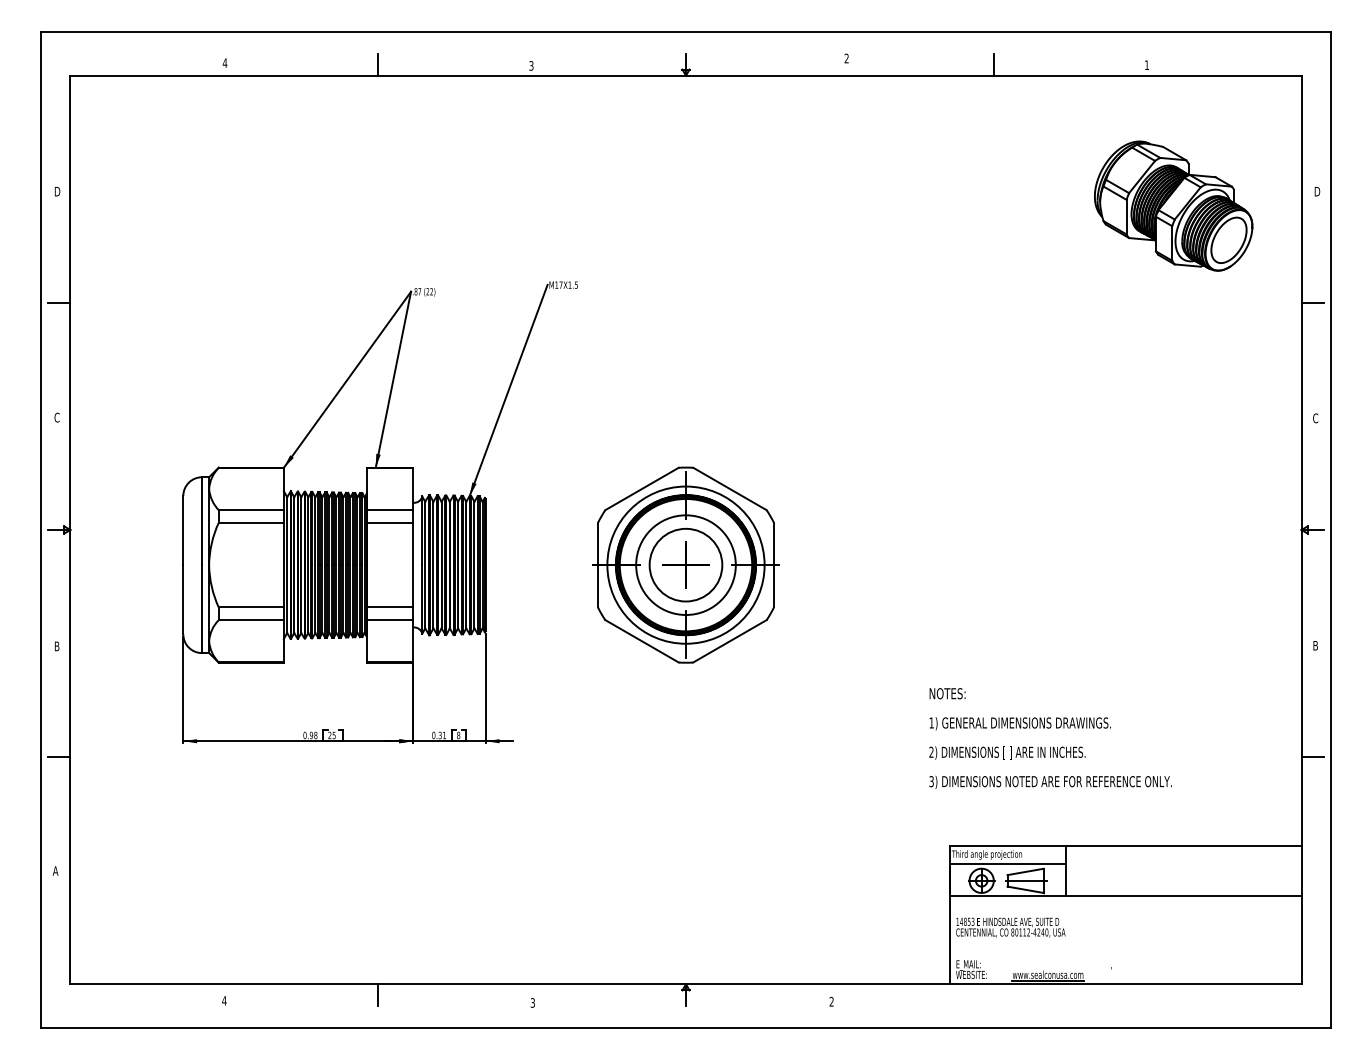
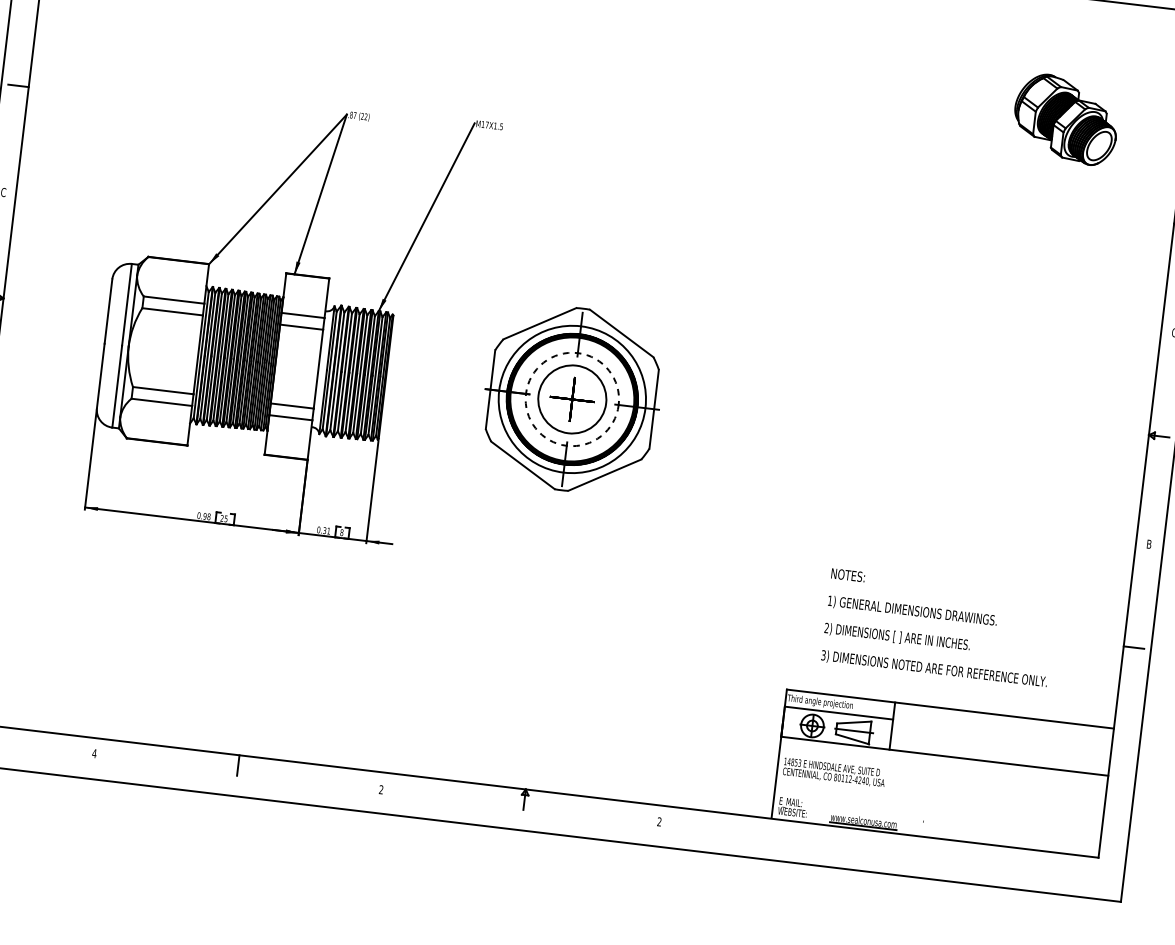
part: (1173, 205) -> (1065, 118), size x0.7
circle: (685, 565) -> (571, 399), solid -> dashed
text: (1050, 738) -> (939, 628), moved
text: (532, 1003) -> (380, 790), 3 -> 2

